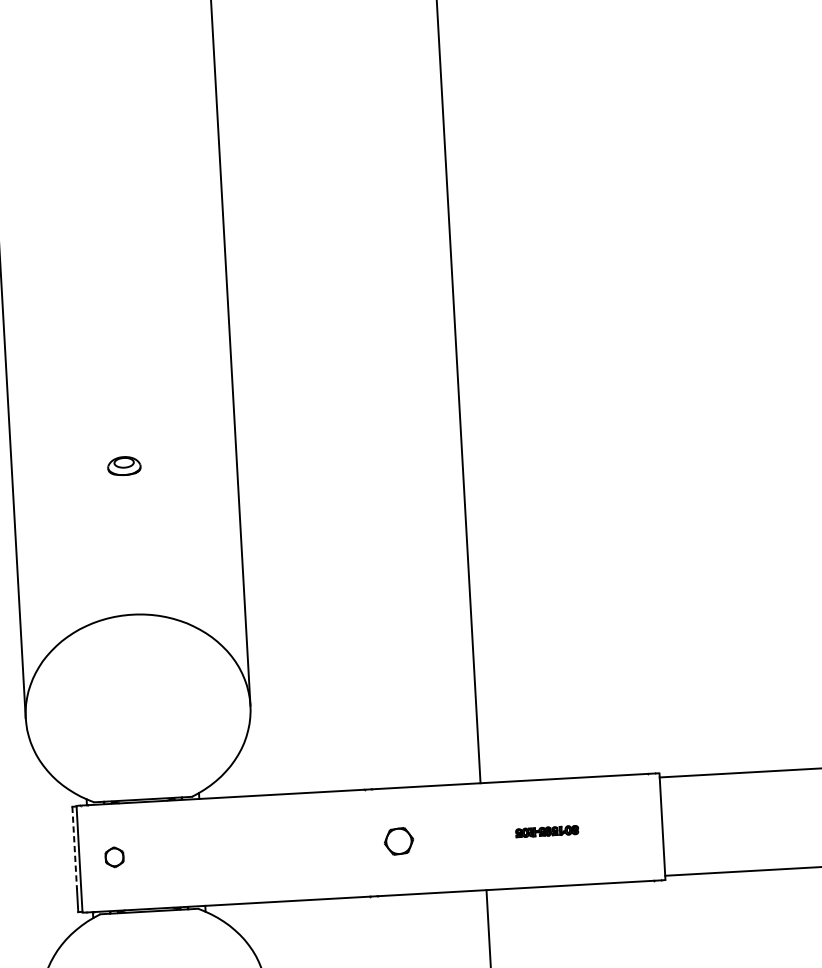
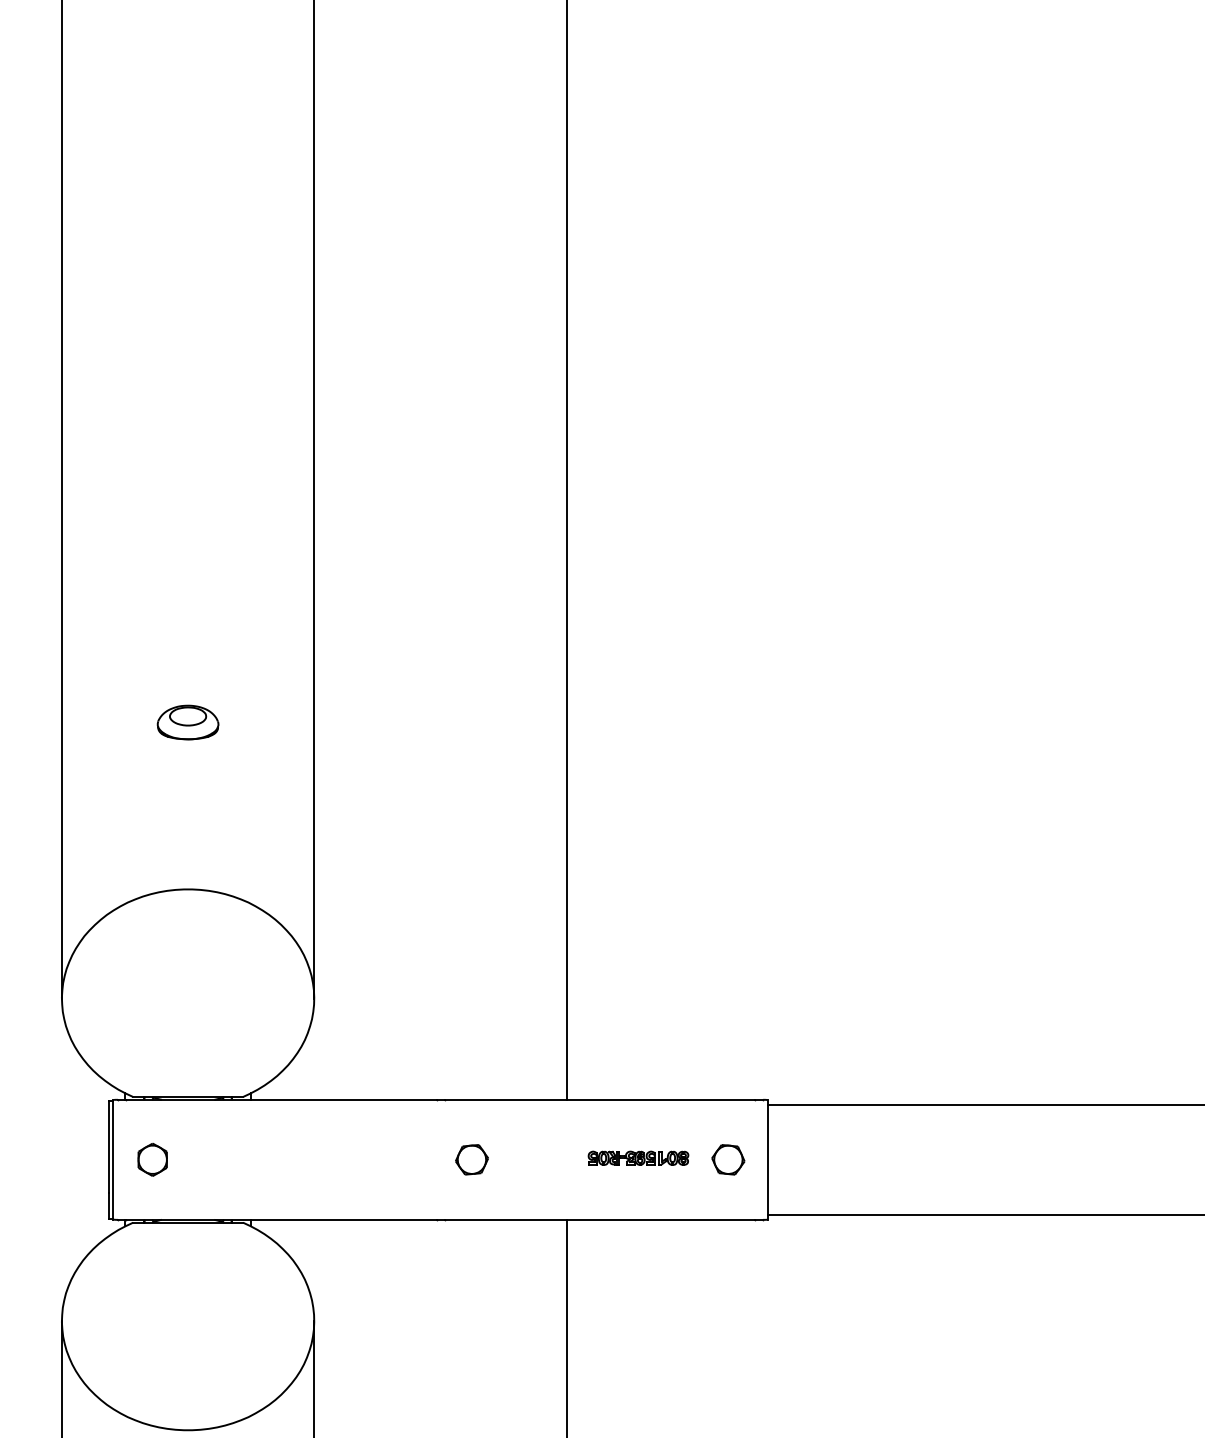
part: (123, 466) -> (187, 722), size x1.67
part: (627, 828) -> (728, 1159), added
part: (547, 831) -> (638, 1157), size x1.43
line: (74, 848) -> (108, 1147), dashed -> solid
part: (114, 857) -> (152, 1159), size x1.43

